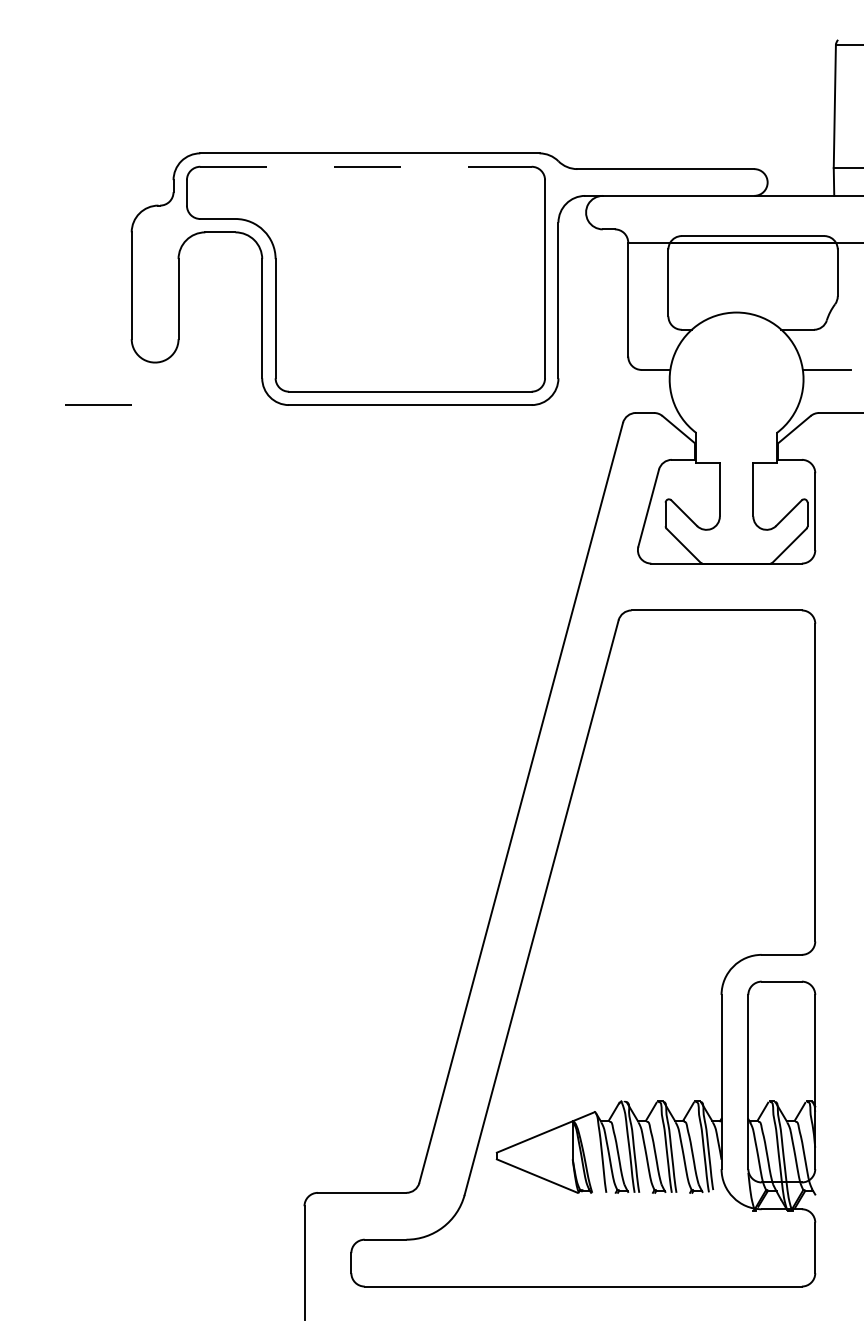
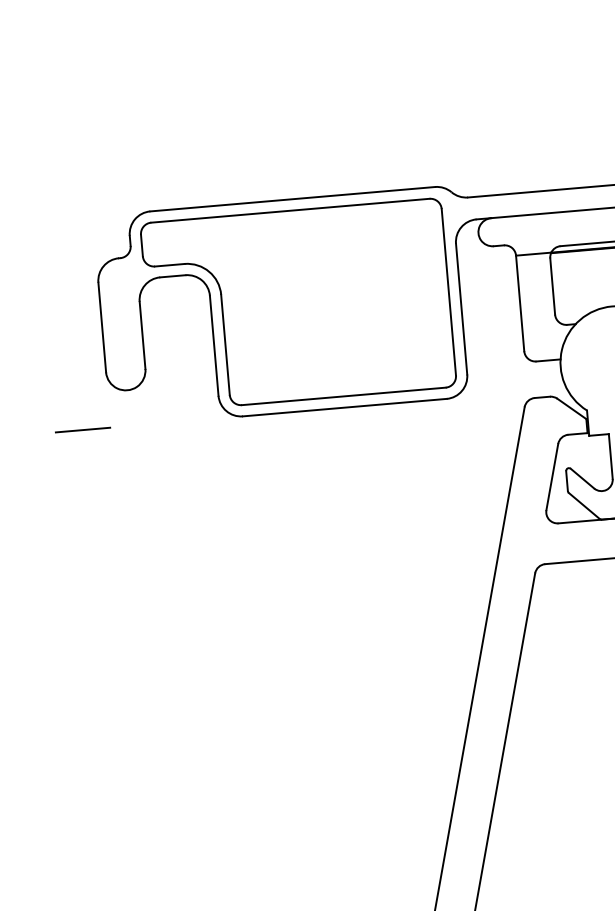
line: (366, 166) -> (290, 210), dashed -> solid

